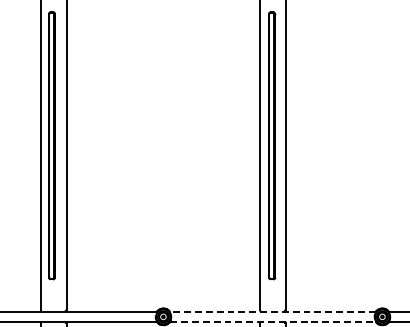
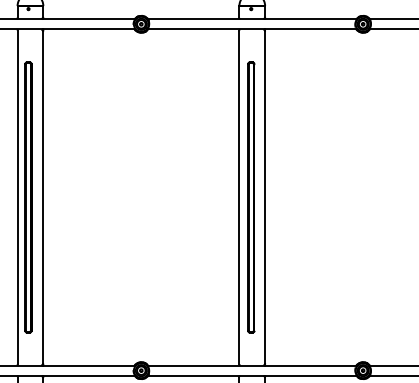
line: (272, 311) -> (251, 365), dashed -> solid
line: (274, 321) -> (253, 375), dashed -> solid

